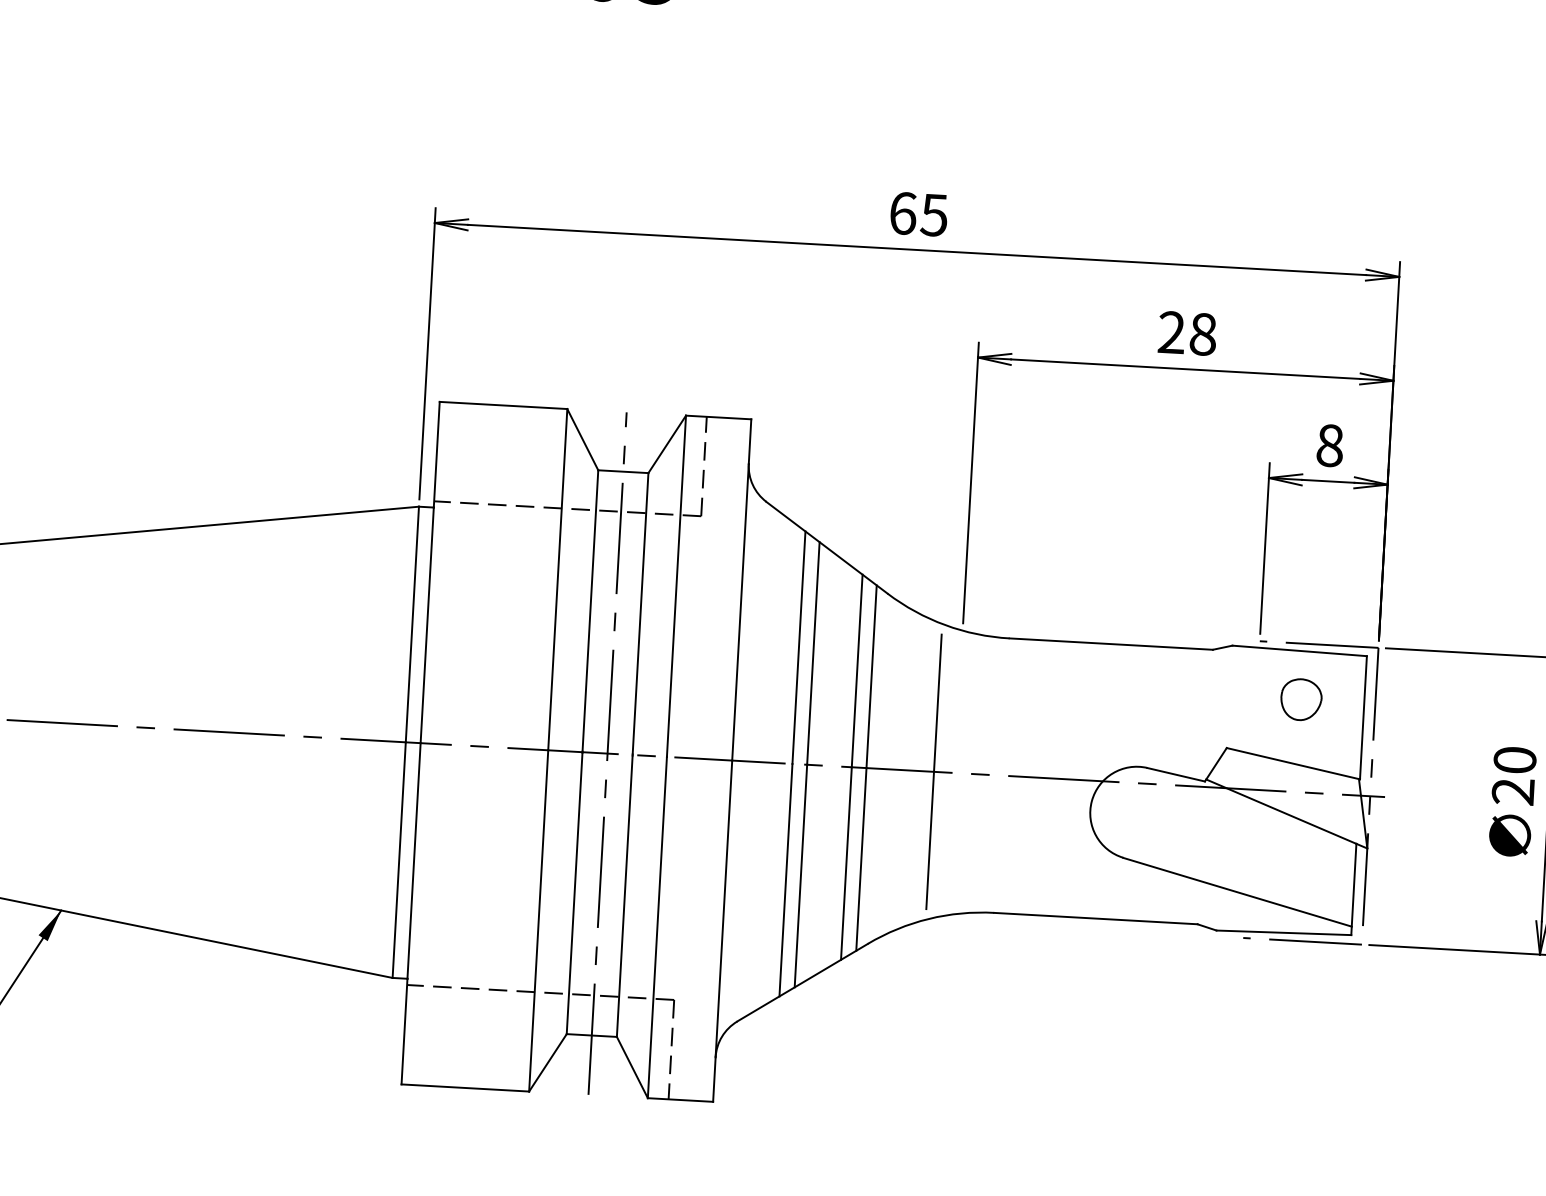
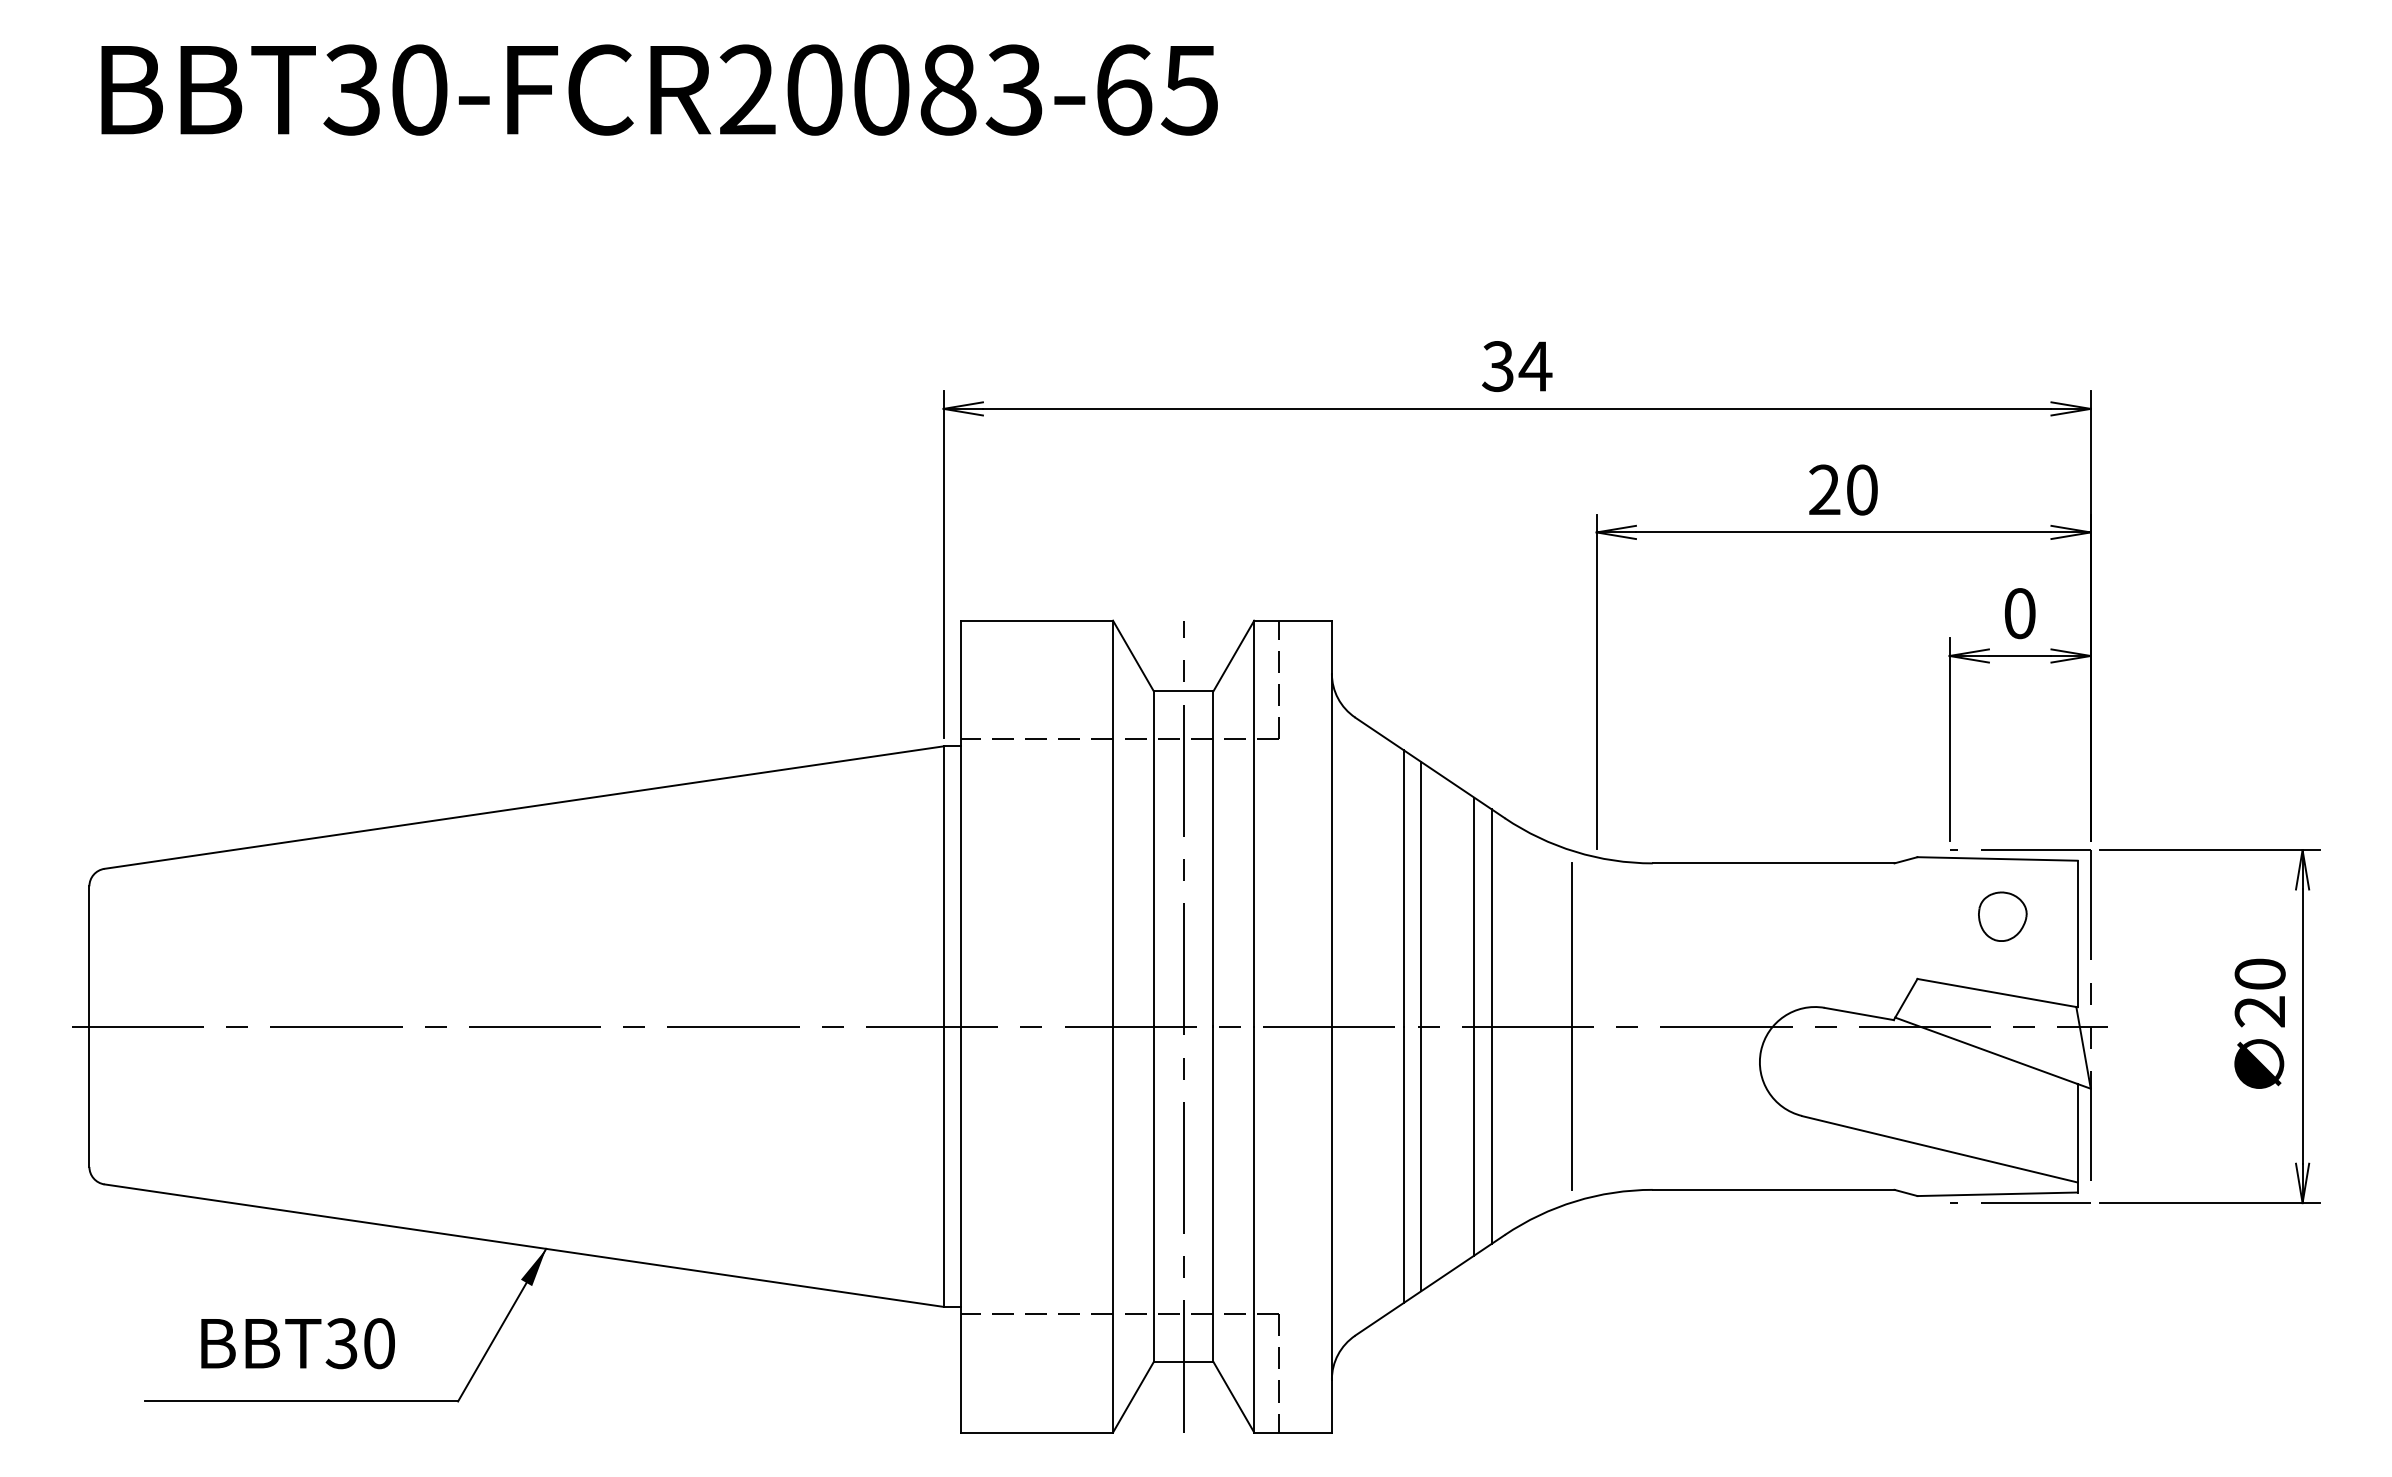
text: (919, 214) -> (1517, 366), 65 -> 34
text: (1202, 333) -> (1861, 489), 28 -> 20
text: (1329, 445) -> (2019, 613), 8 -> 0

